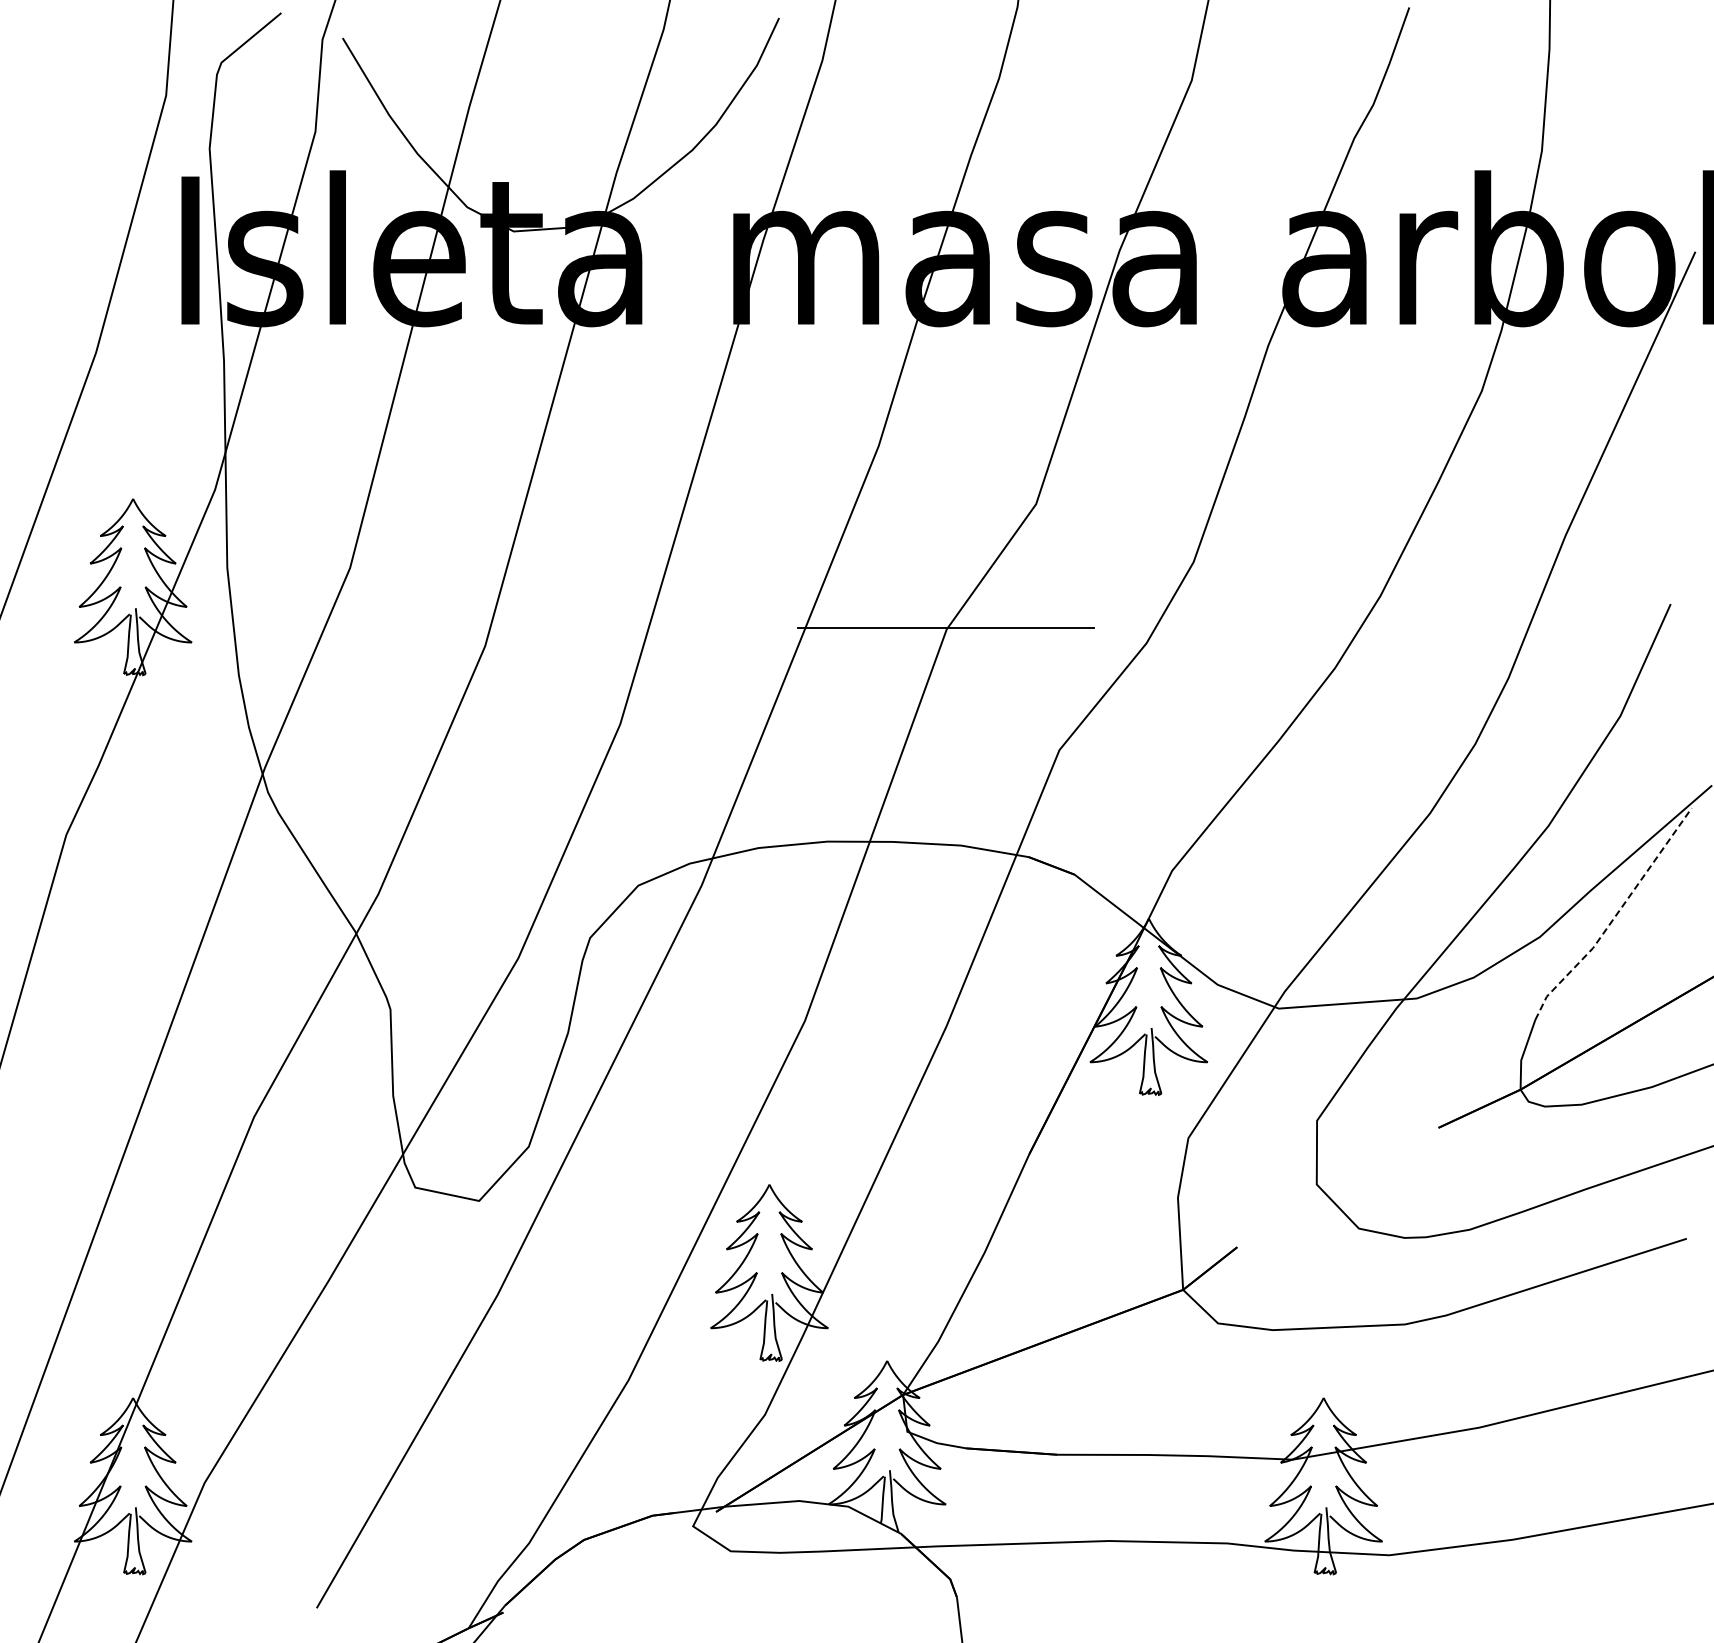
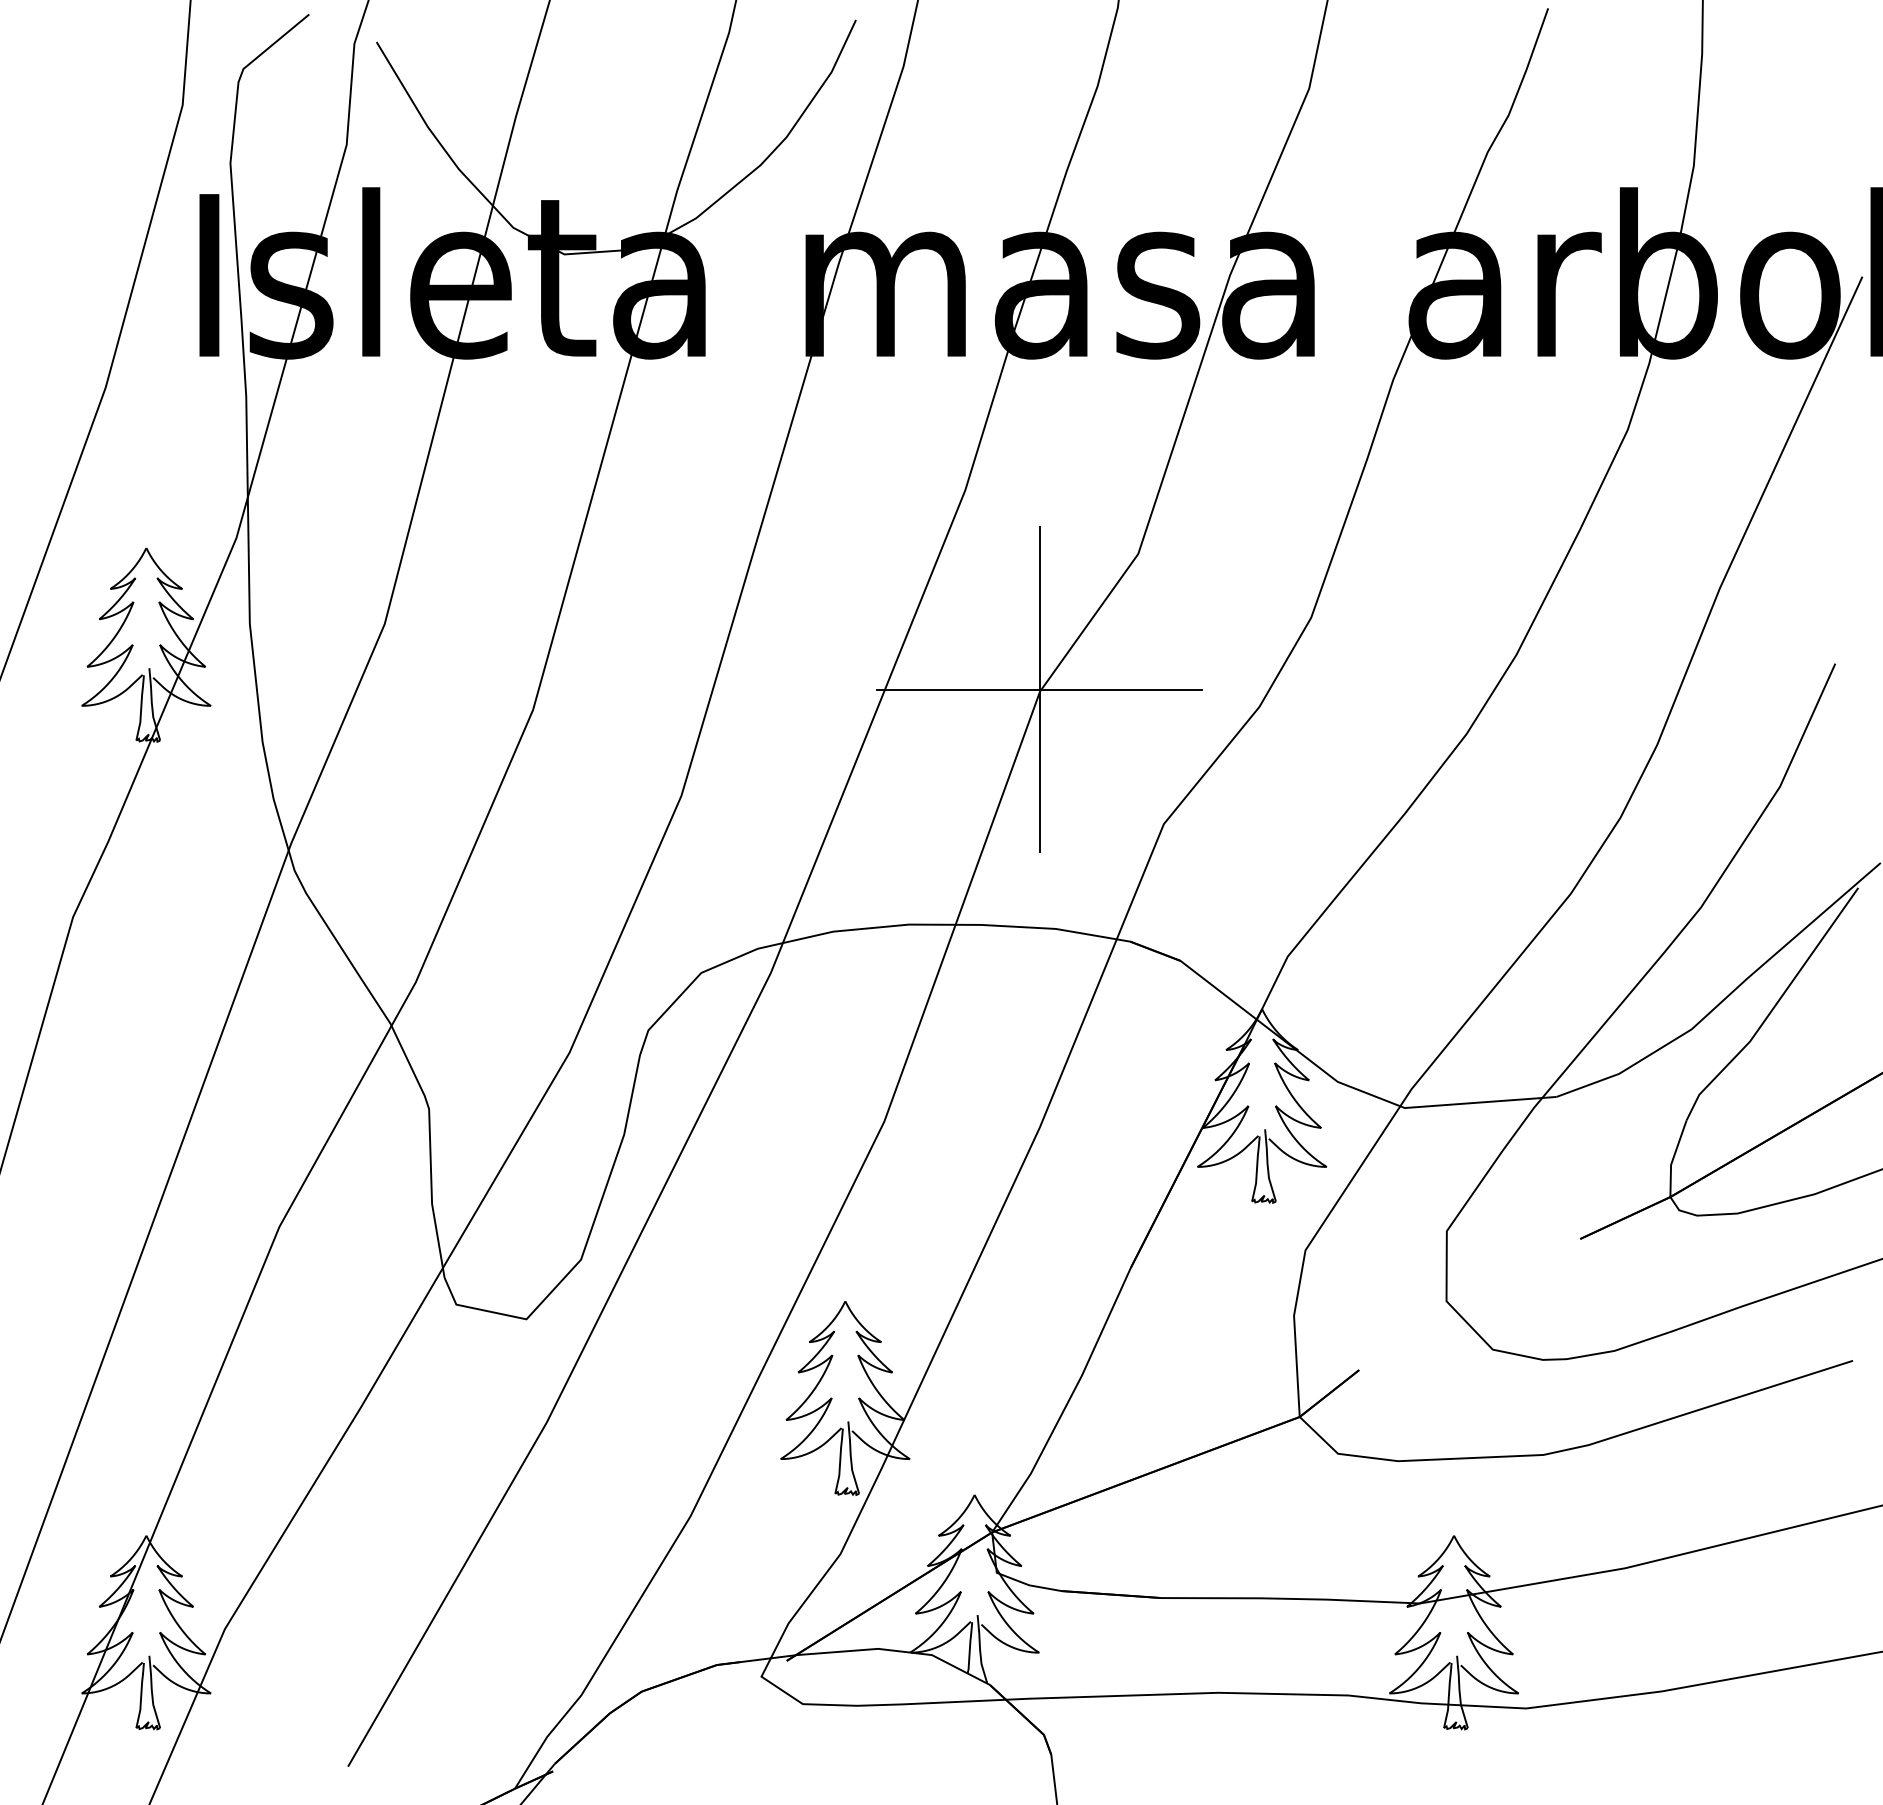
line: (946, 627) -> (1039, 689), added
line: (1614, 917) -> (1773, 1007), dashed -> solid

